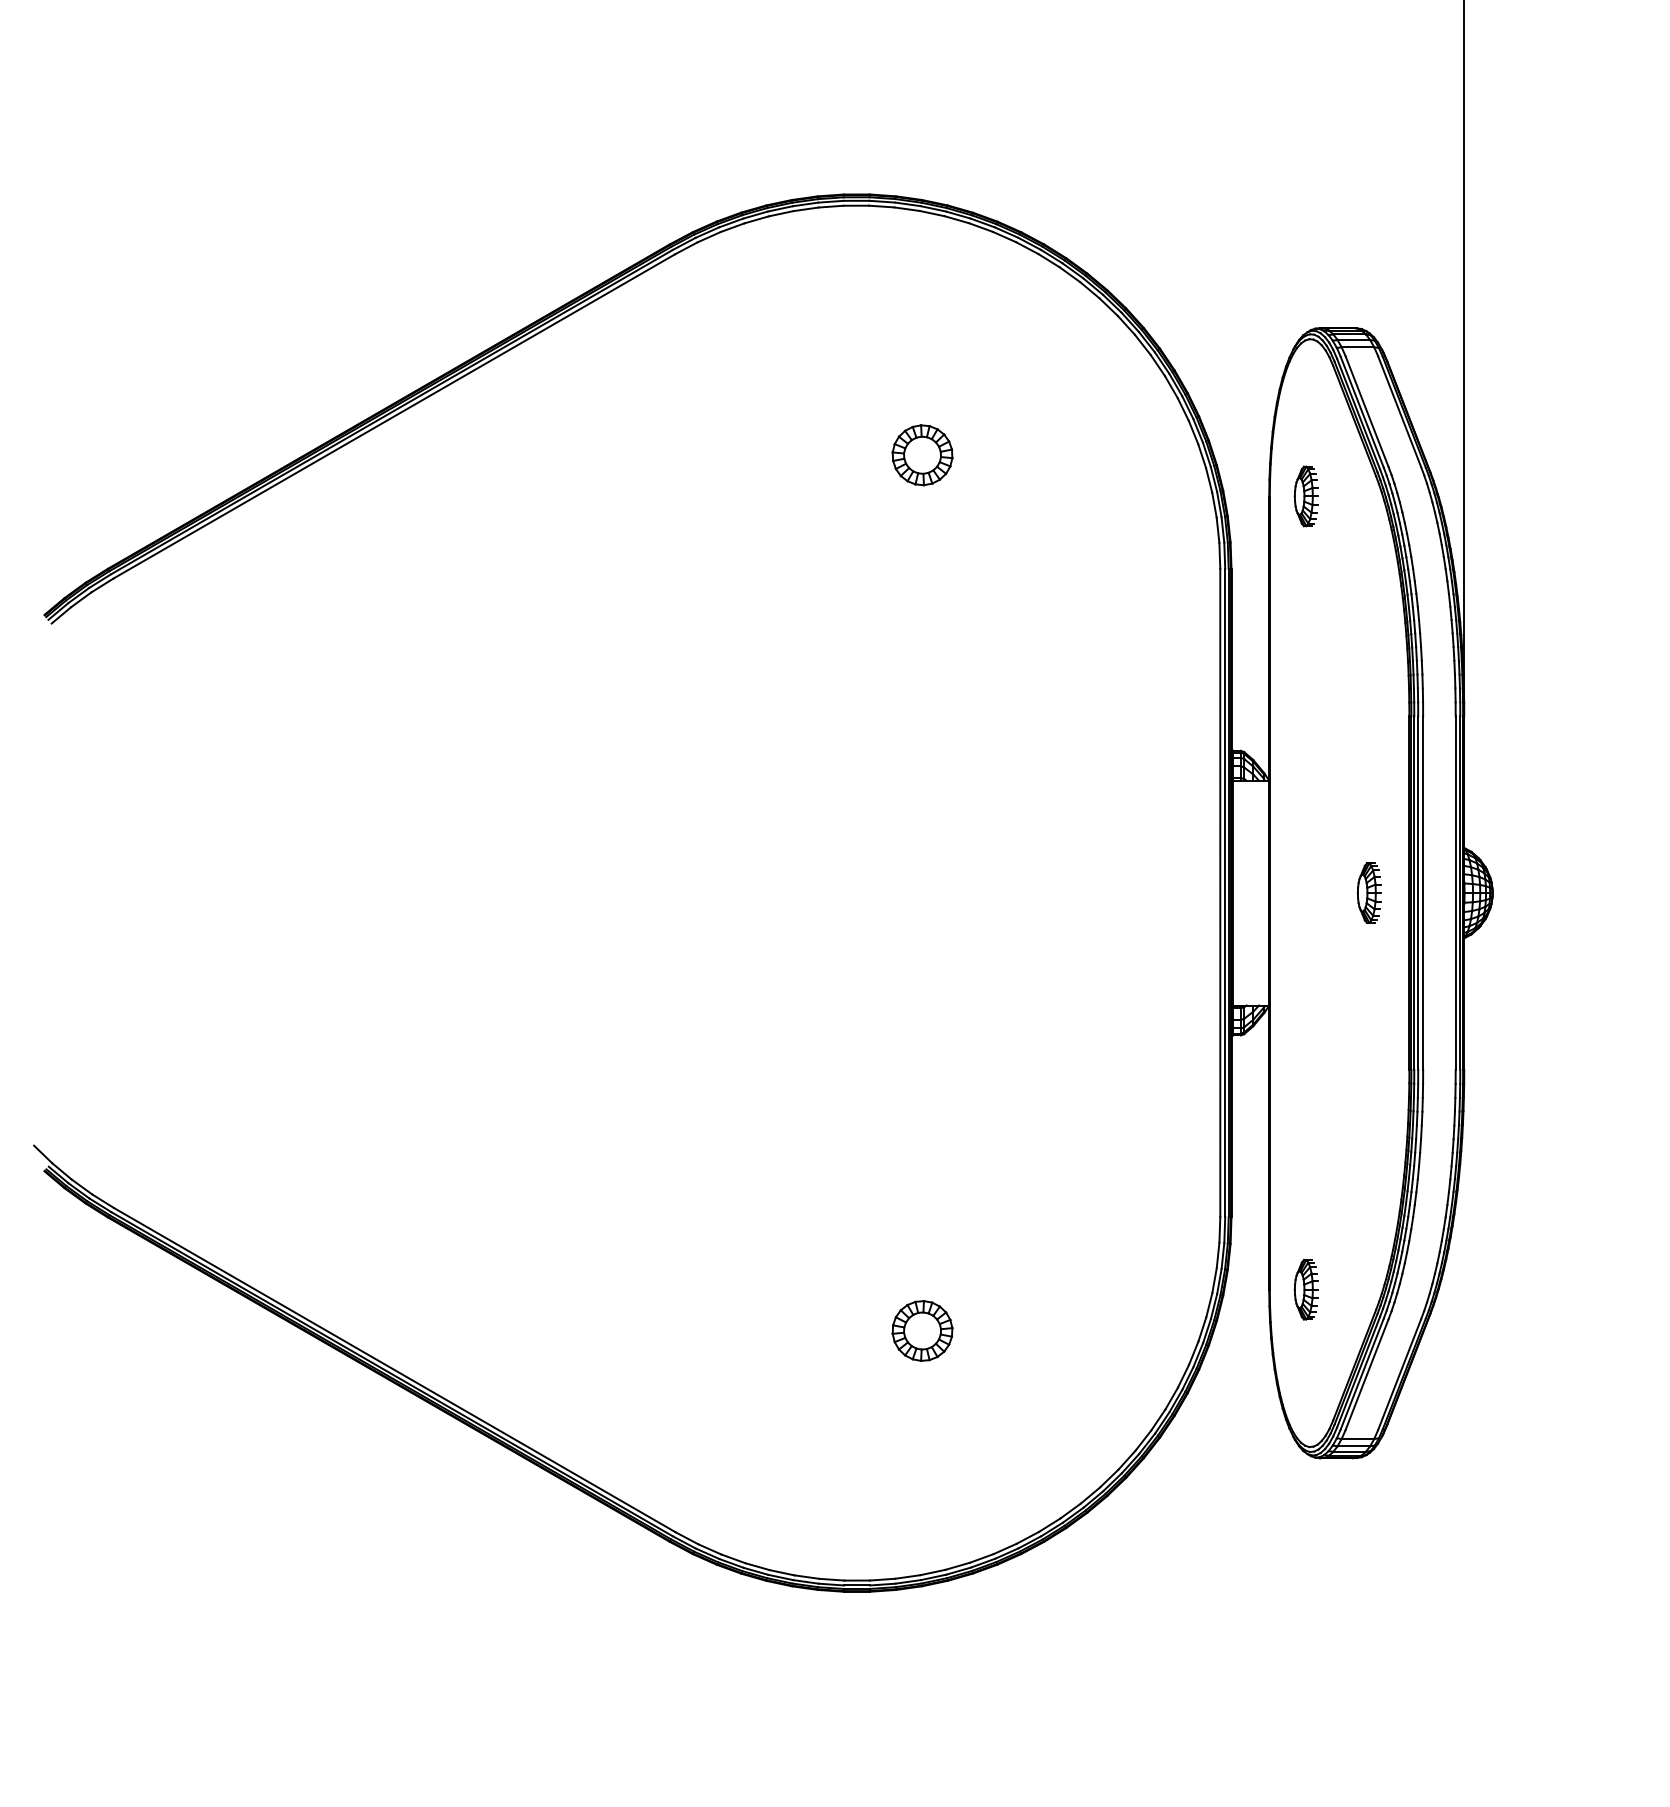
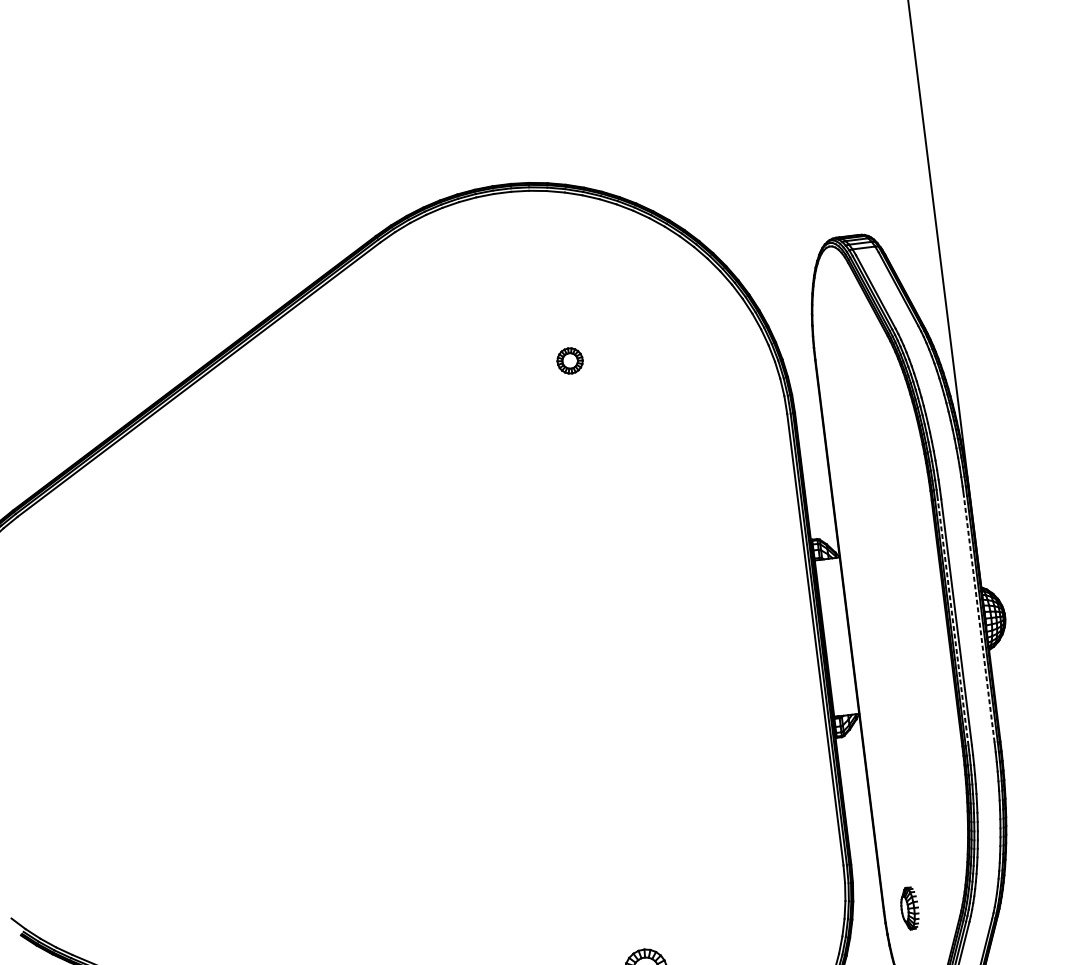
part: (922, 455) -> (570, 361), size x0.6
part: (1305, 496) -> (840, 356), removed
part: (1368, 892) -> (918, 626), removed
line: (1418, 893) -> (953, 622), solid -> dashed
line: (1455, 893) -> (979, 619), solid -> dashed

